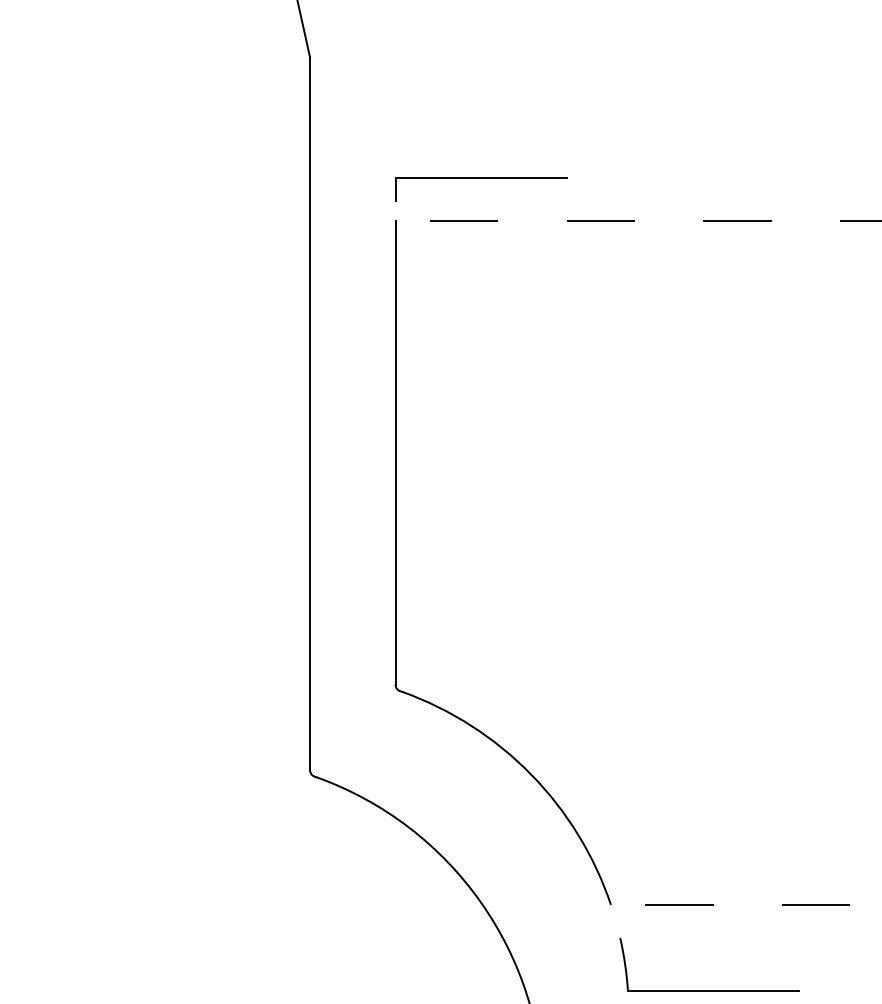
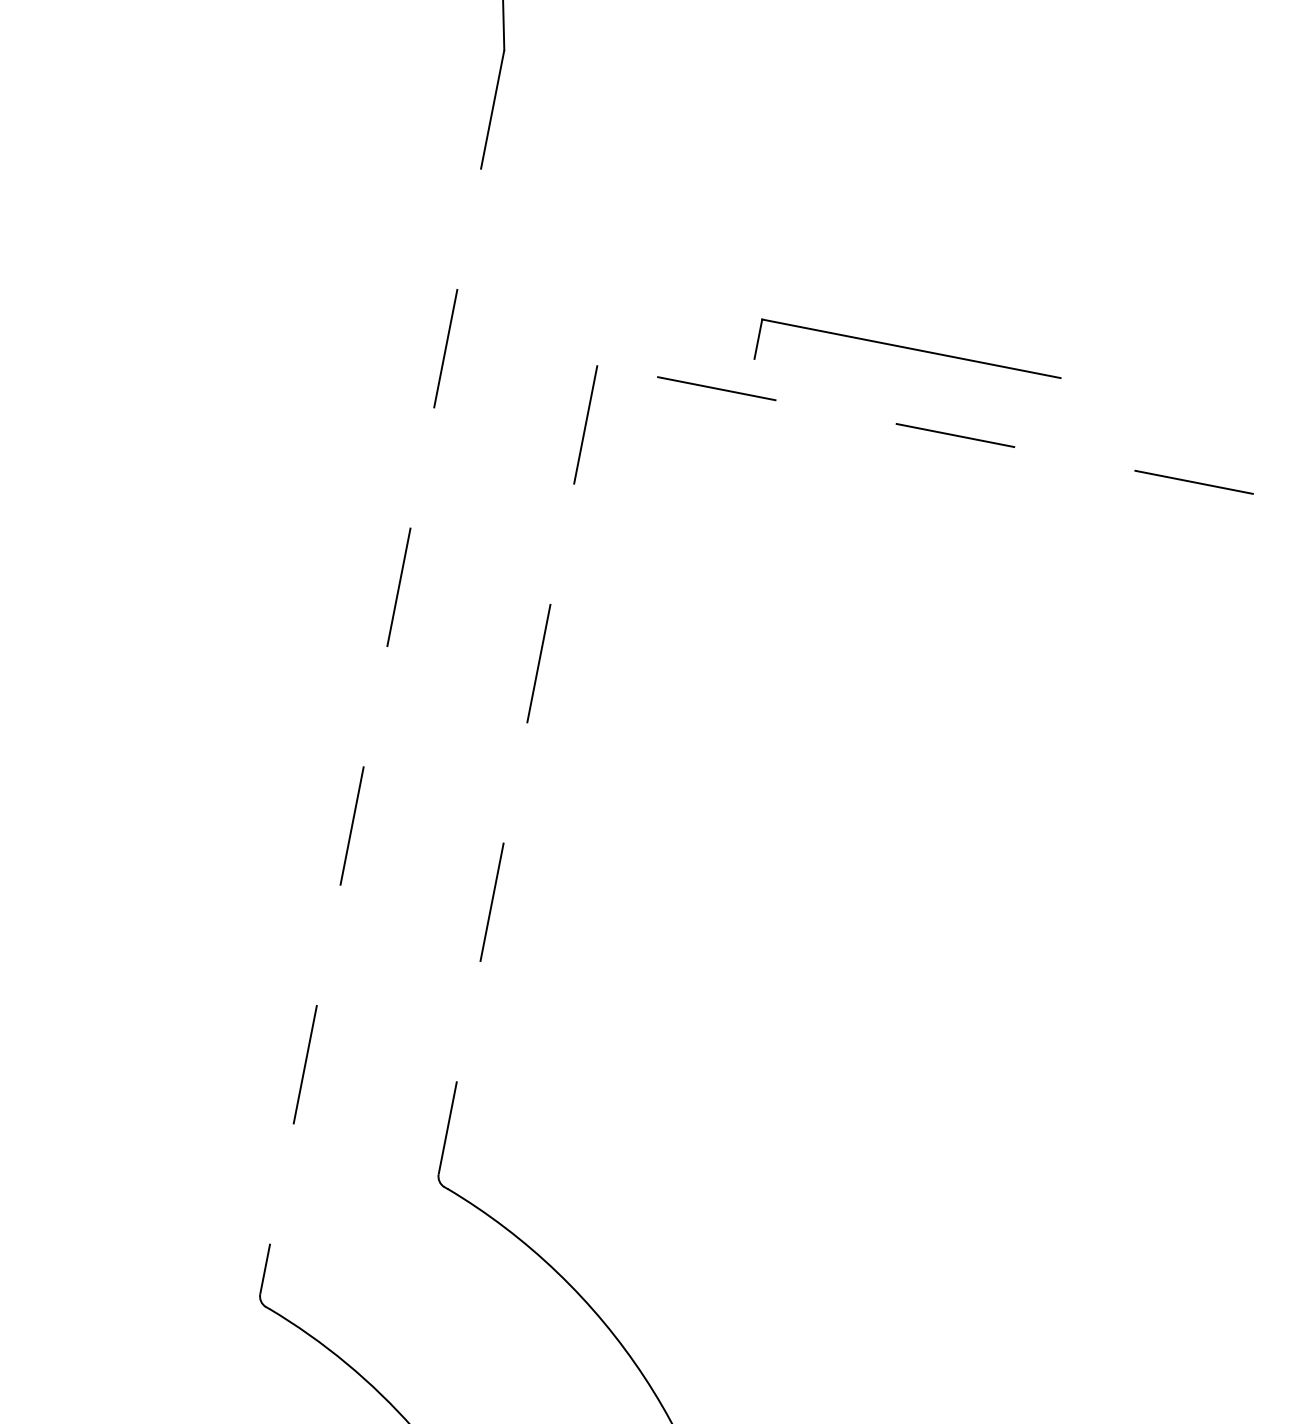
part: (481, 178) -> (912, 349), moved
line: (310, 414) -> (382, 673), solid -> dashed
line: (395, 452) -> (518, 769), solid -> dashed

